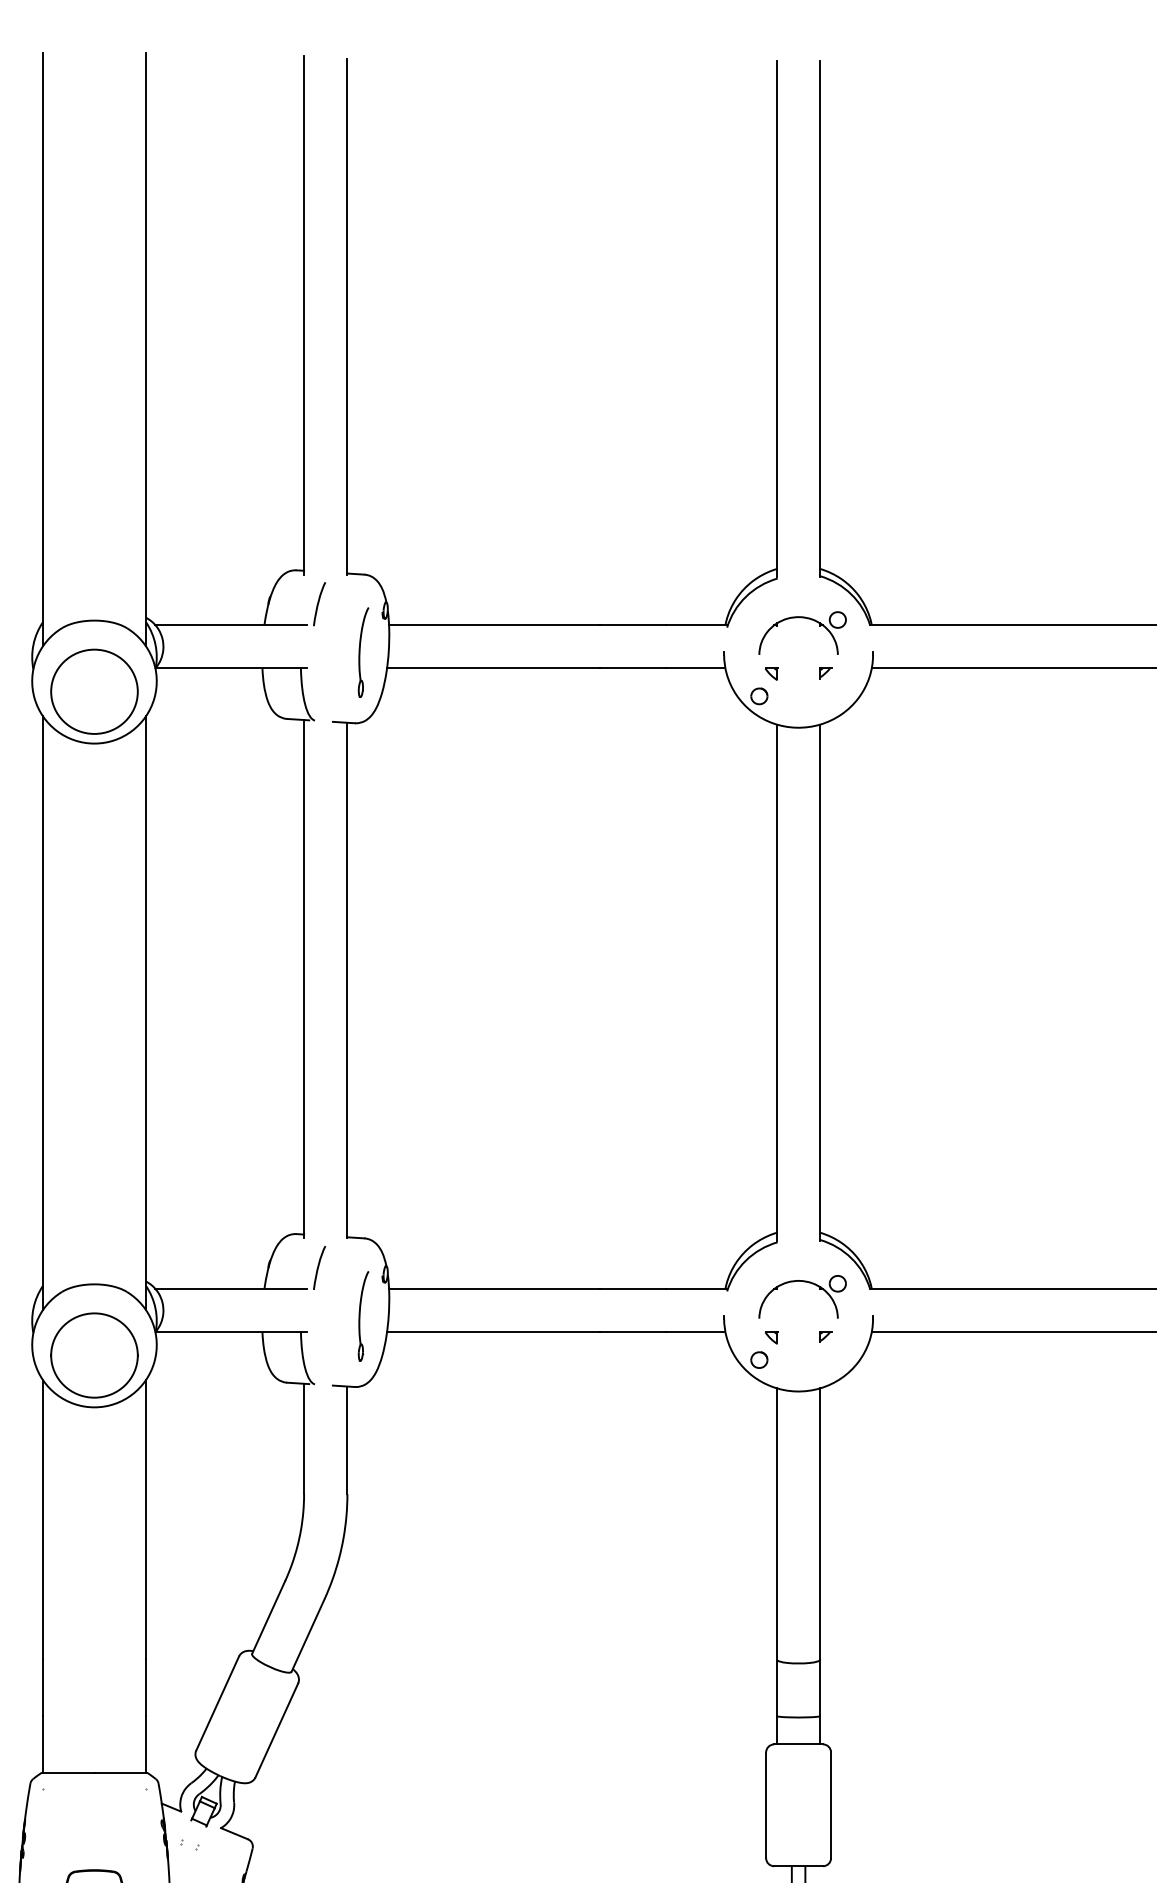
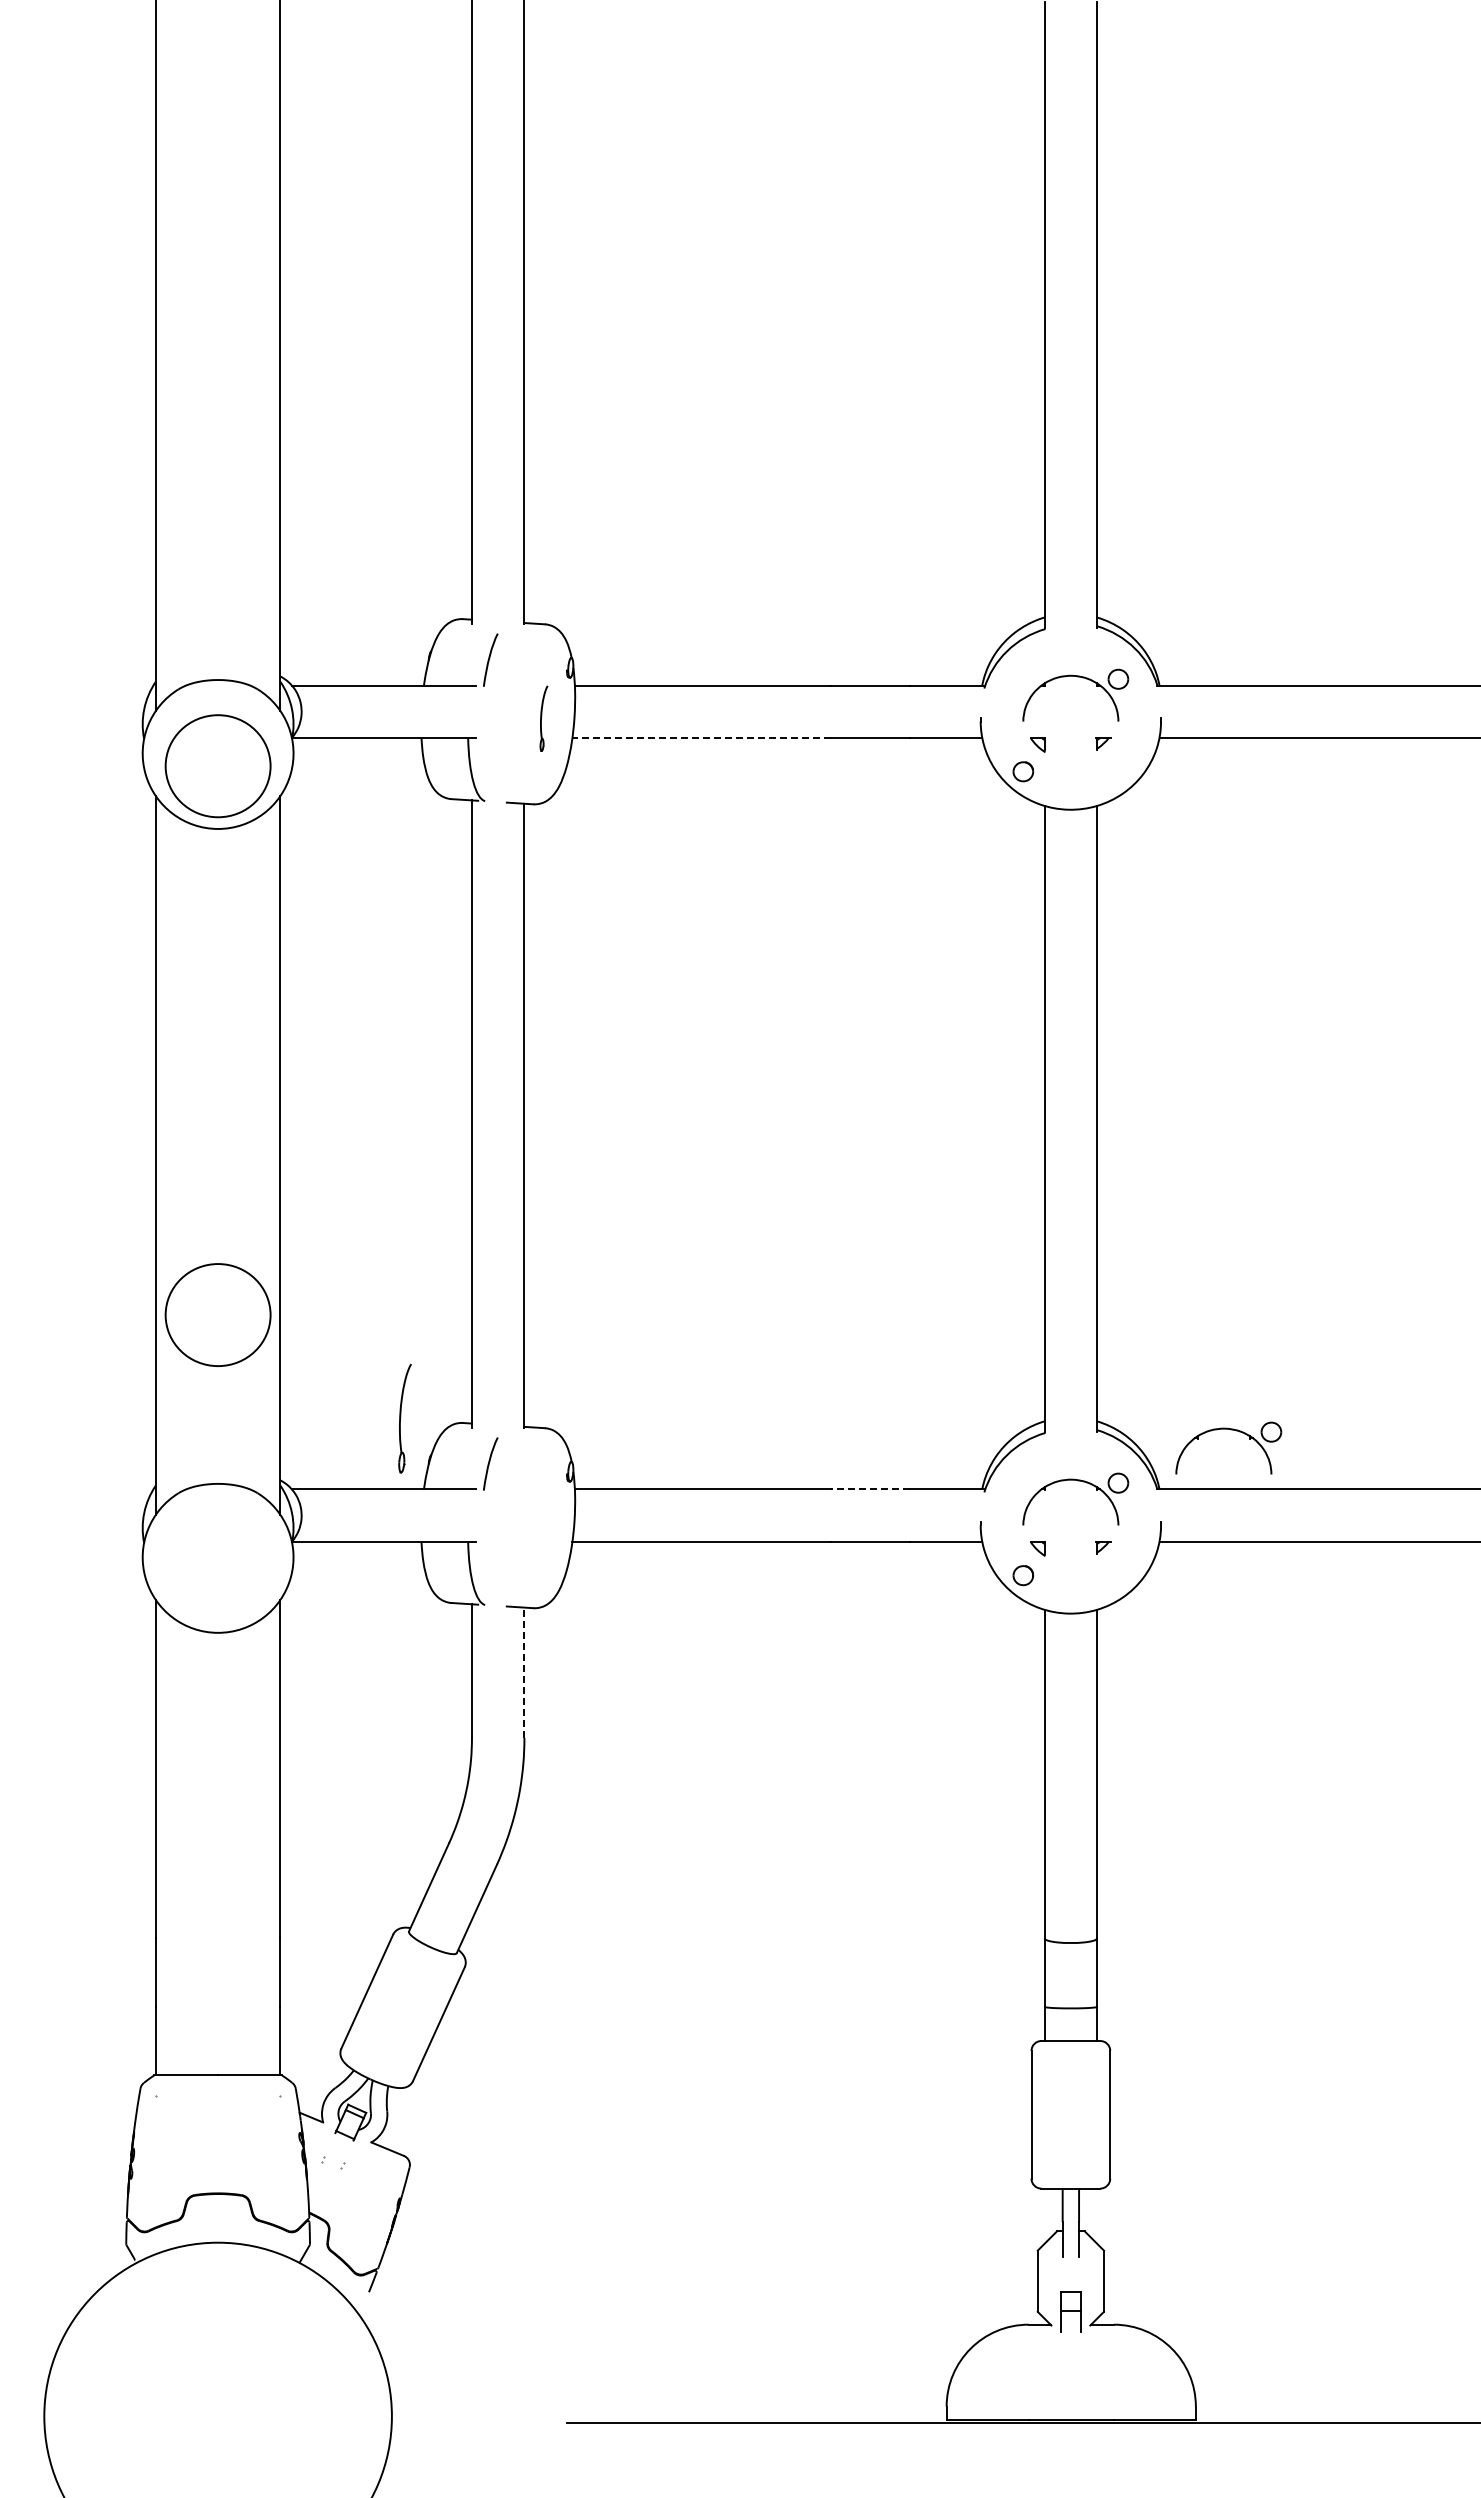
part: (363, 652) -> (543, 718), size x0.6
line: (493, 668) -> (701, 737), solid -> dashed
part: (930, 1240) -> (1230, 1430), added
line: (633, 1289) -> (870, 1489), solid -> dashed
part: (363, 1316) -> (404, 1418), moved
part: (93, 1355) -> (217, 1314), moved
line: (347, 1440) -> (524, 1672), solid -> dashed

